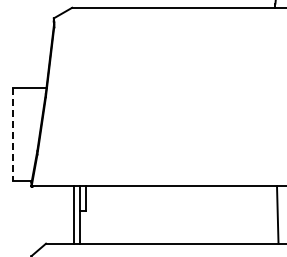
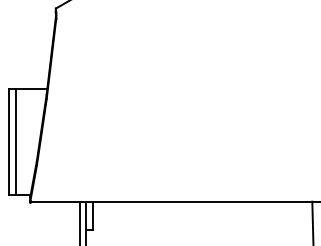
line: (13, 134) -> (9, 142), dashed -> solid
line: (19, 134) -> (16, 142), added

